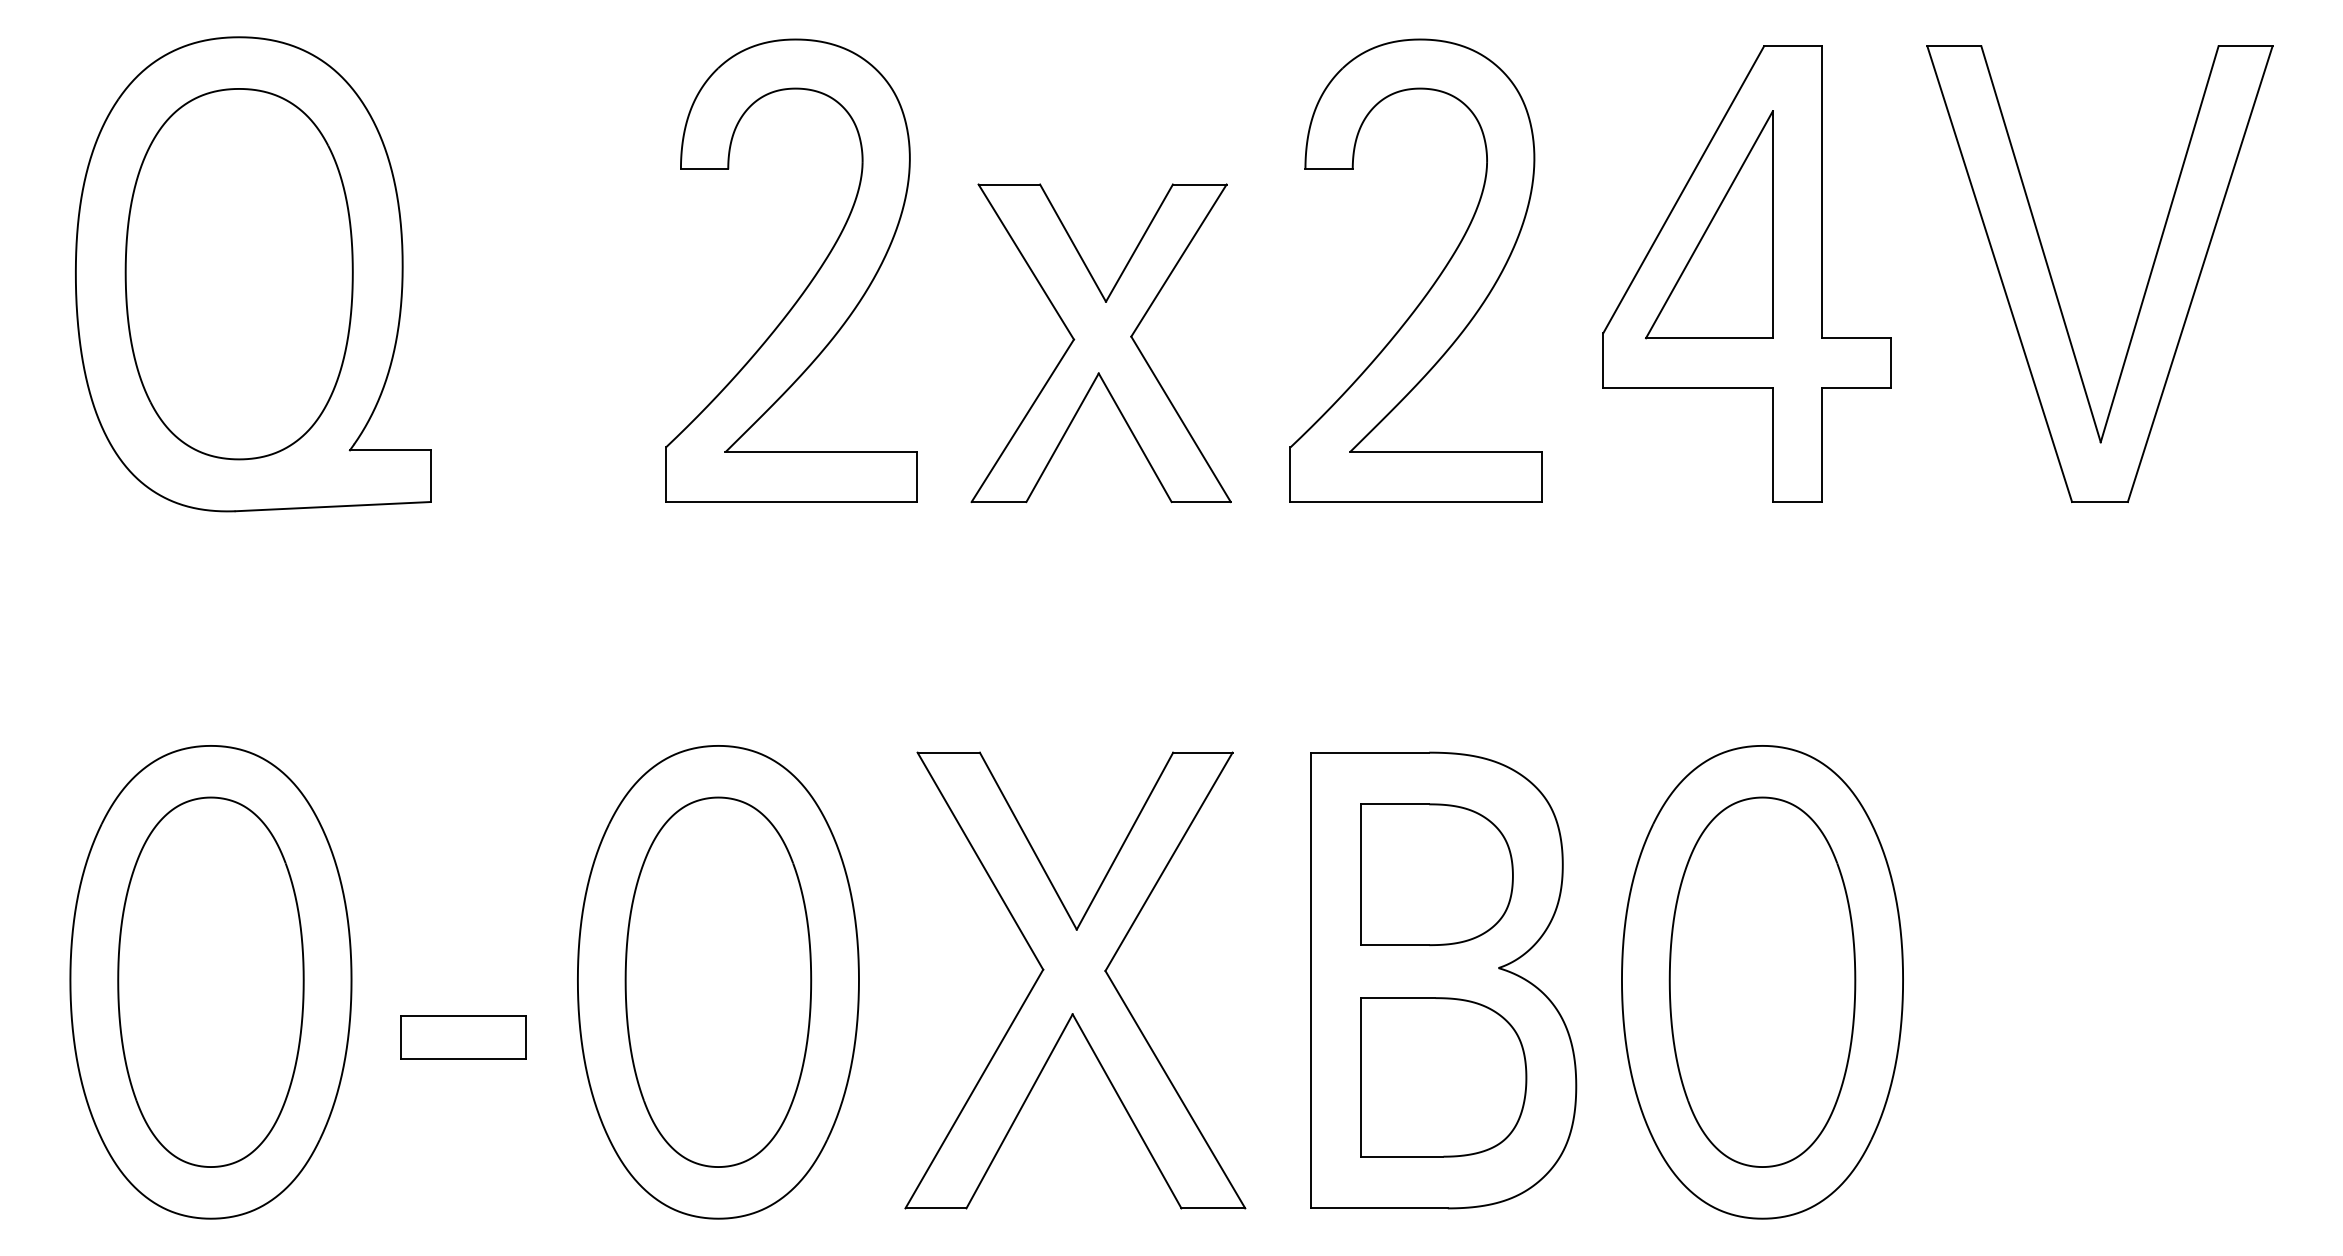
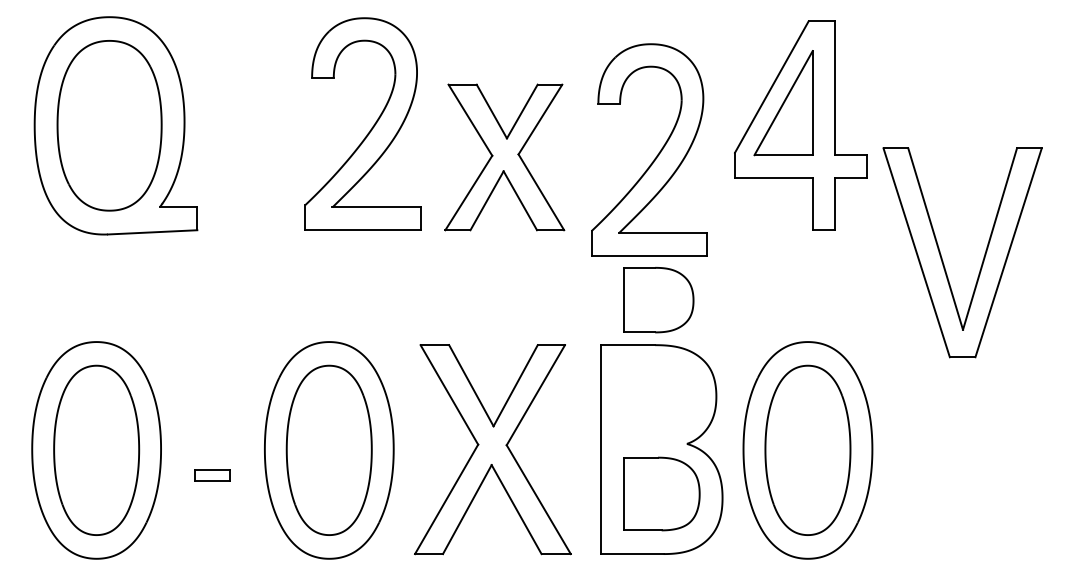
part: (1432, 282) -> (656, 155), moved
part: (2056, 284) -> (942, 257), moved
part: (1436, 875) -> (658, 300), moved
part: (463, 1036) -> (212, 475), size x0.6

